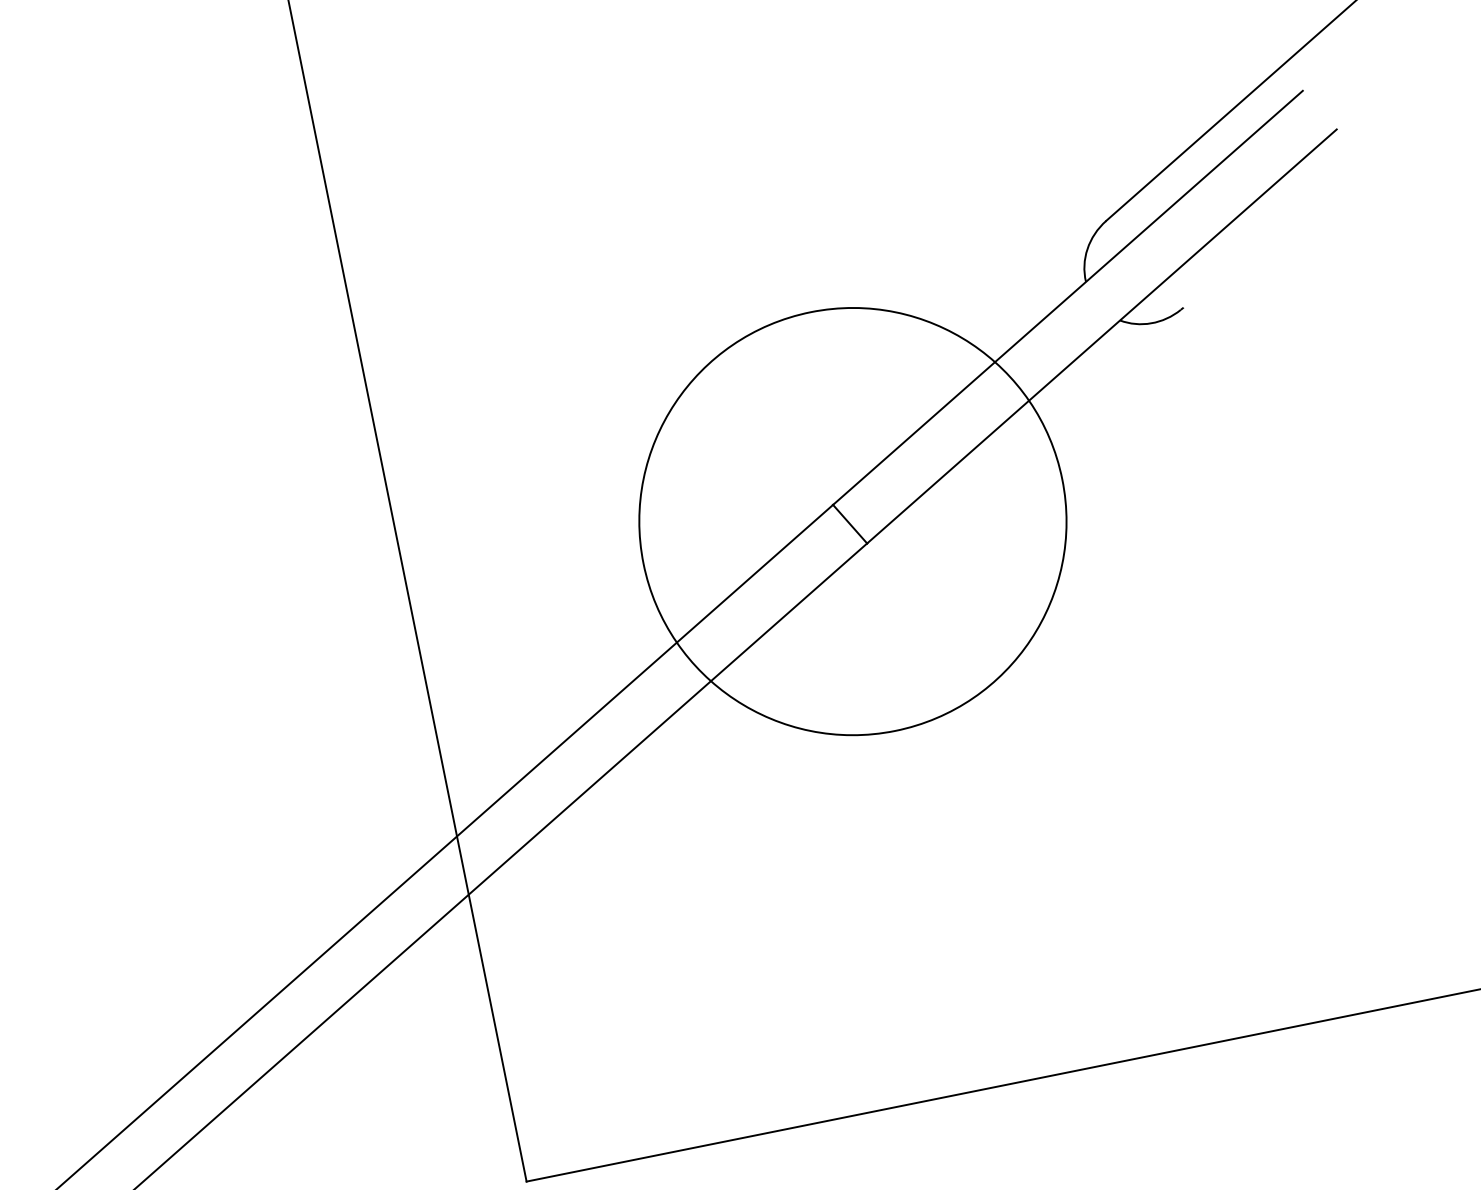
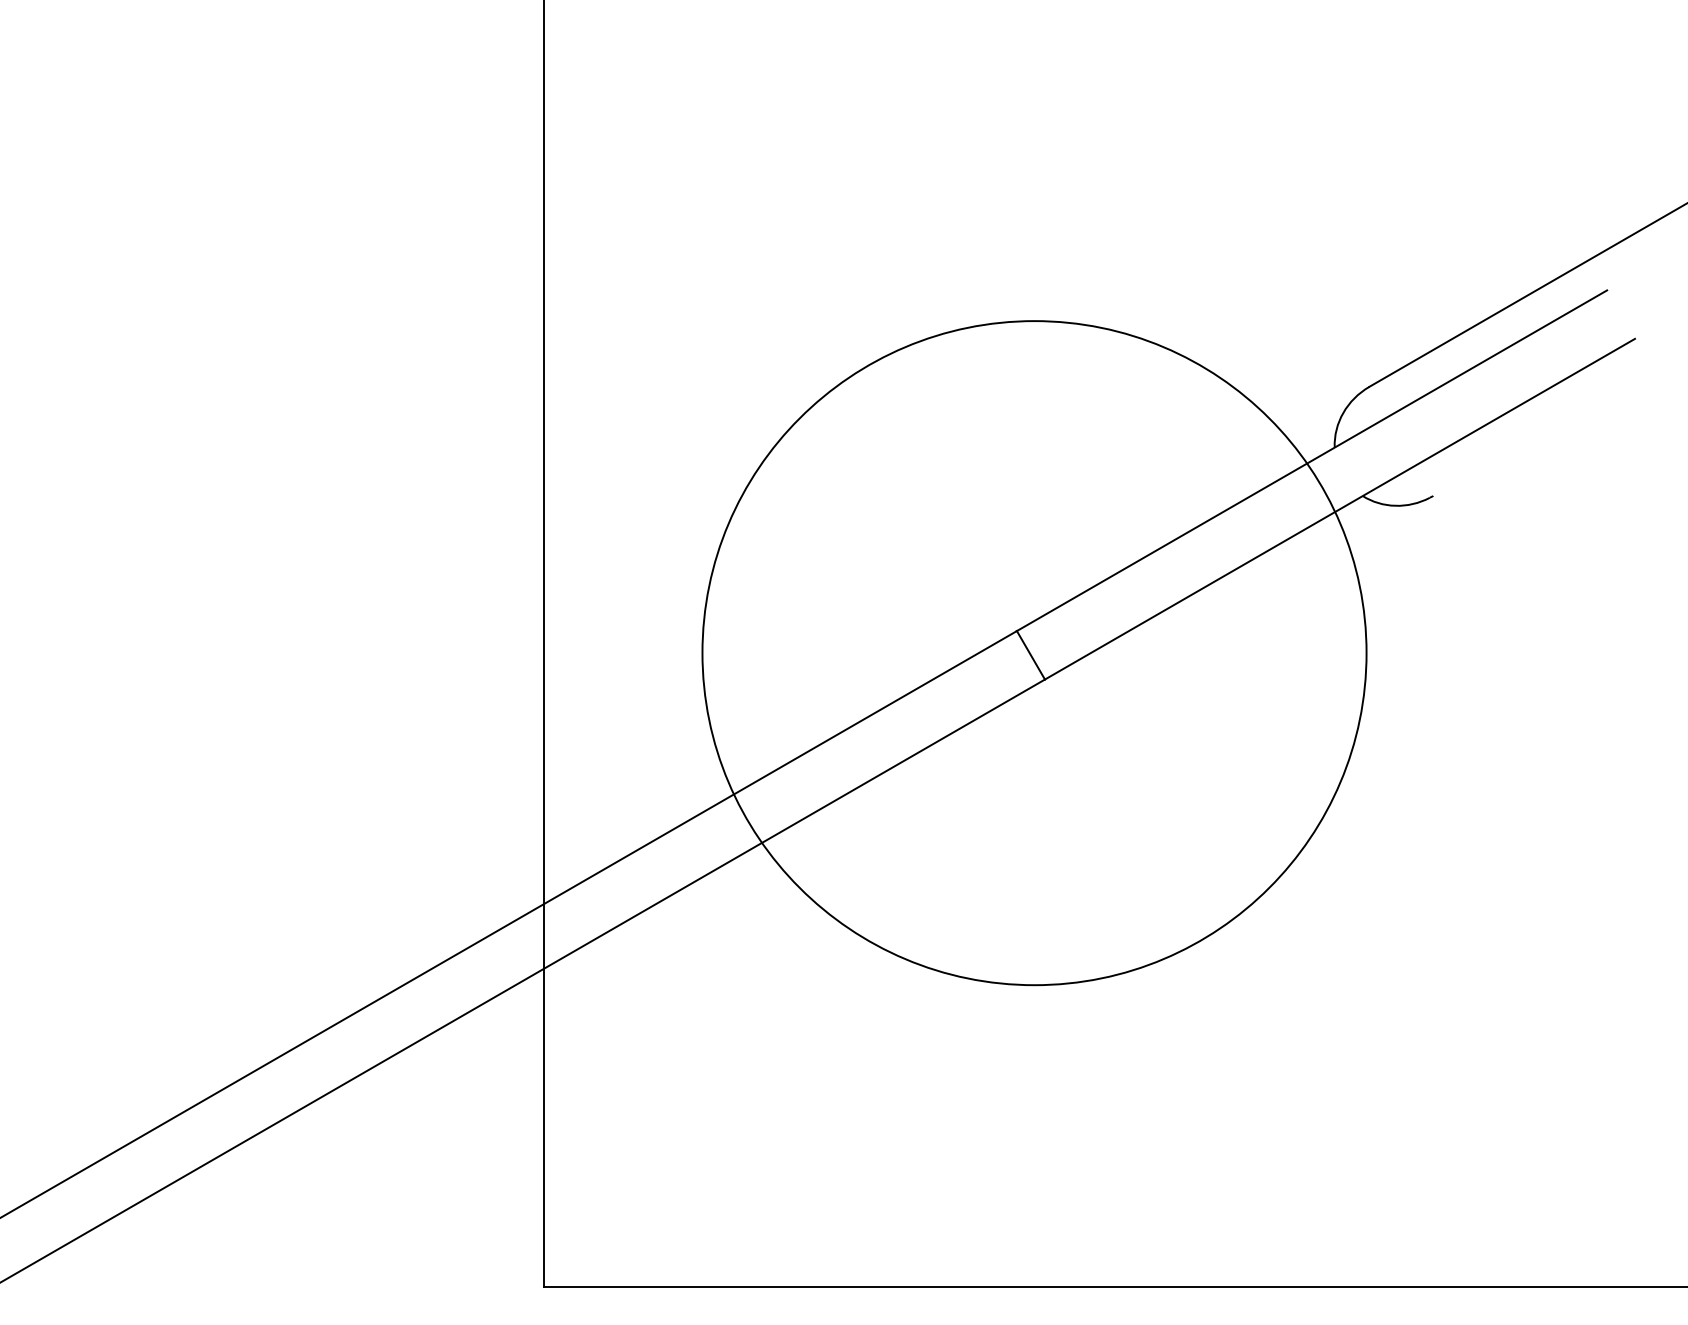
circle: (852, 521) -> (1034, 653), size x1.43

